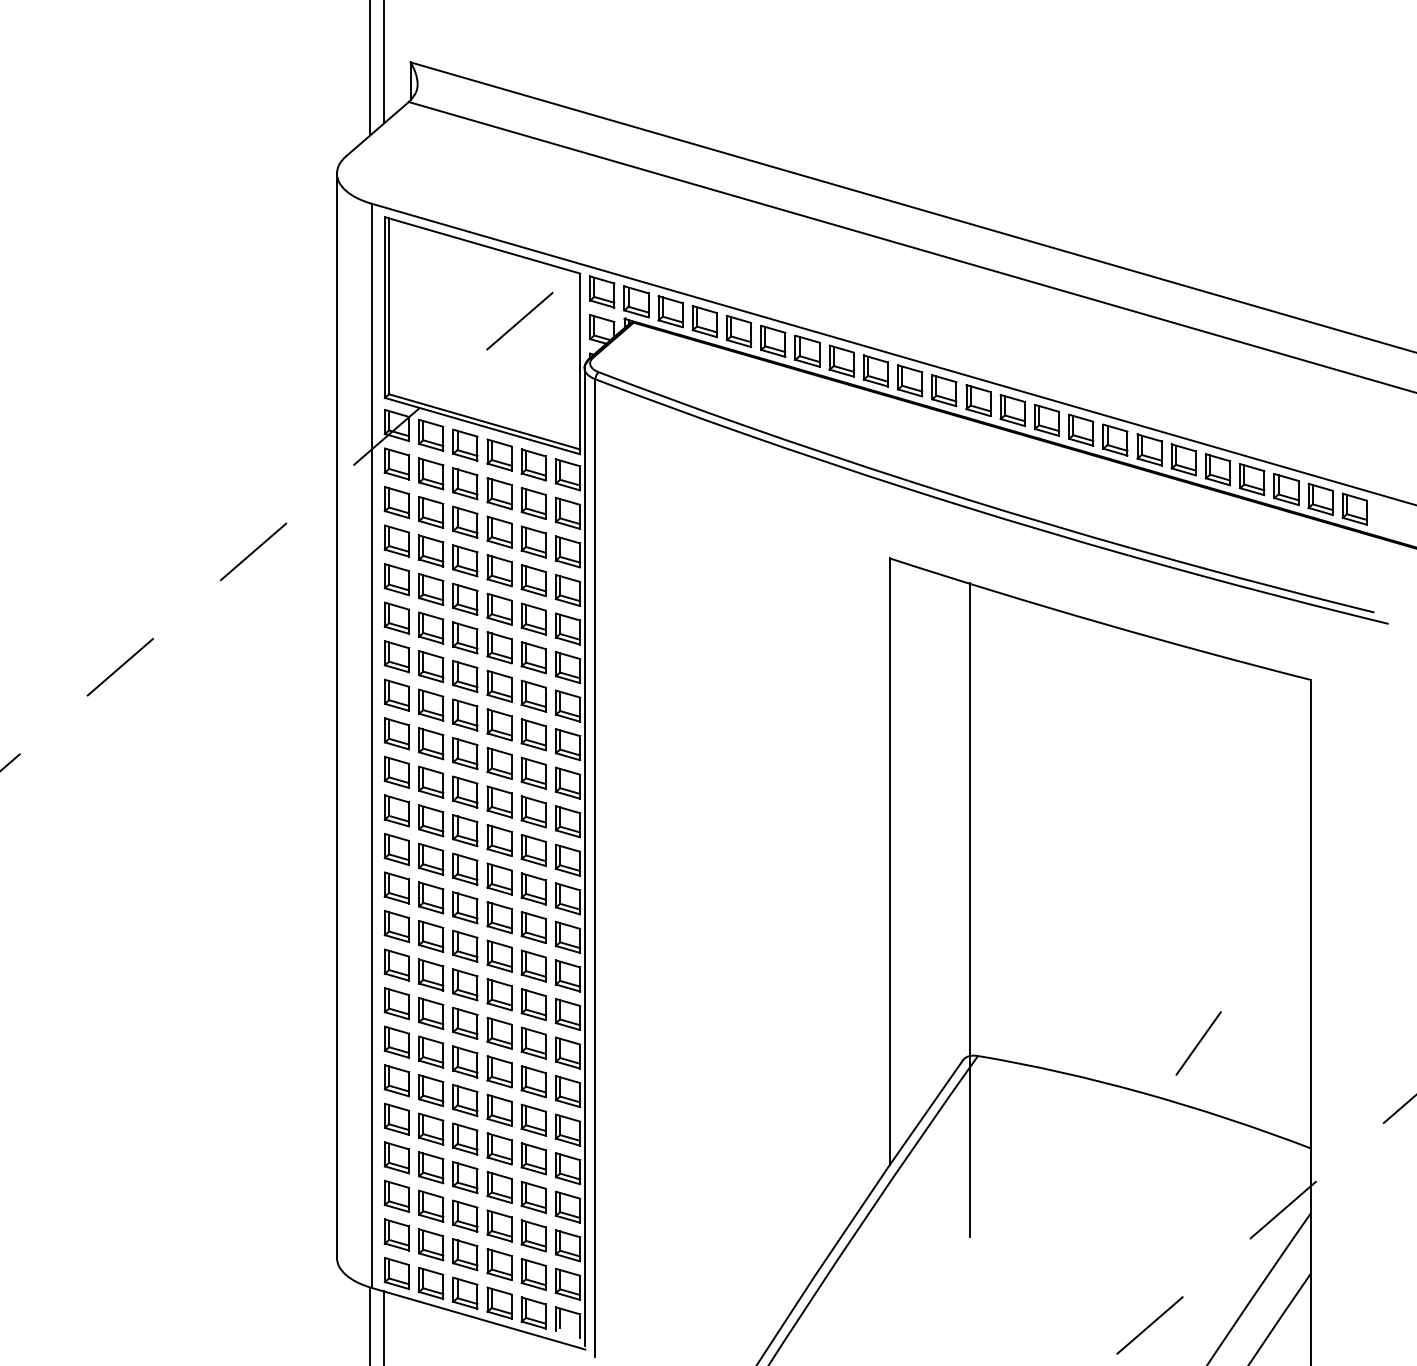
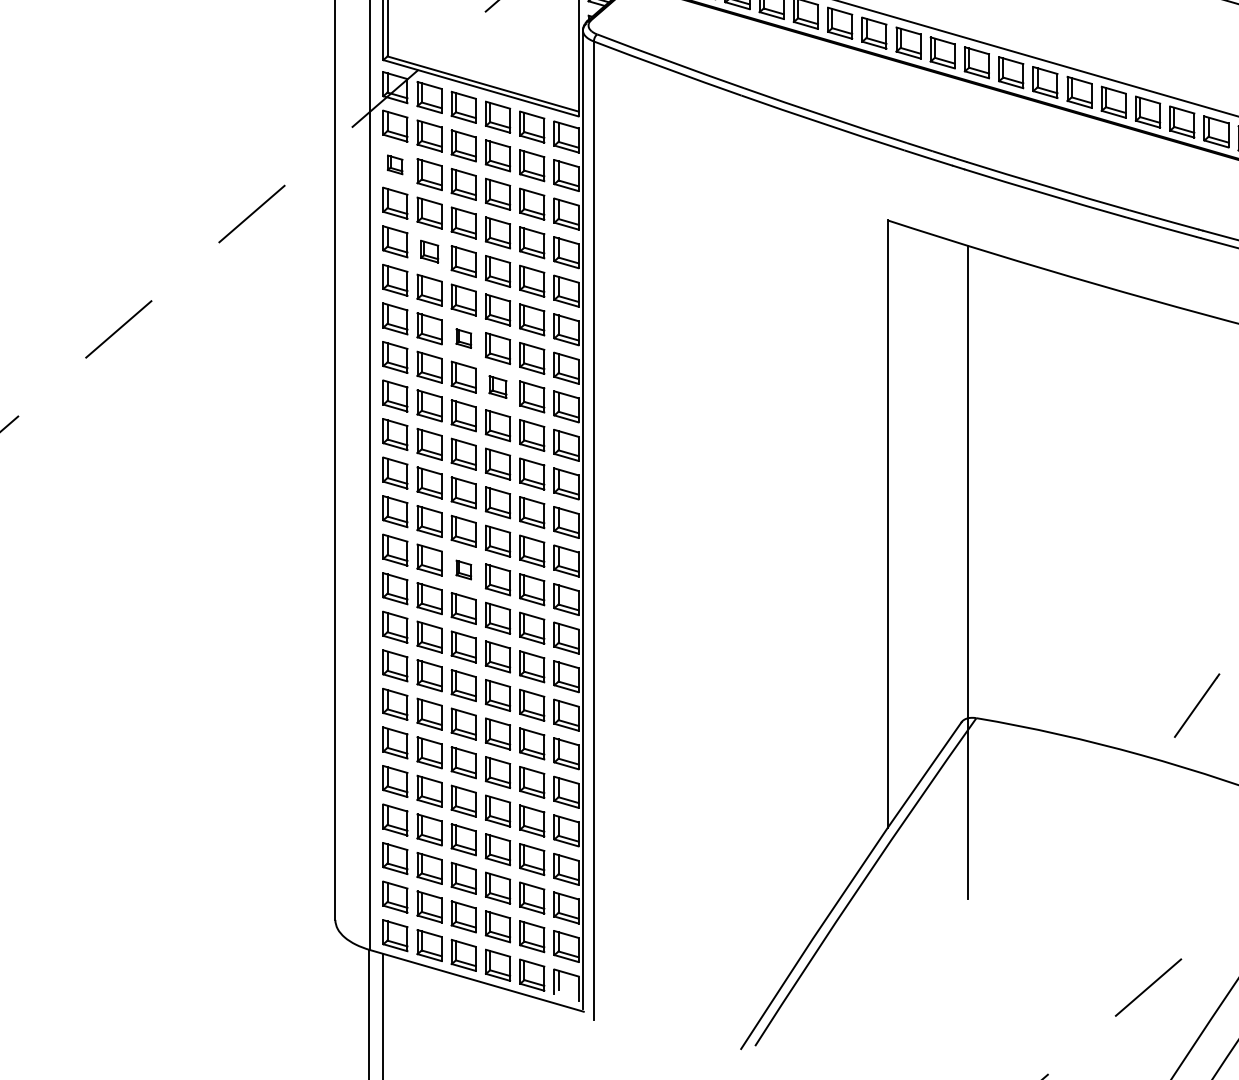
part: (396, 502) -> (394, 164), size x0.6
part: (431, 589) -> (429, 251), size x0.7
part: (465, 676) -> (463, 338), size x0.6
part: (499, 724) -> (497, 386), size x0.7
part: (465, 907) -> (463, 569), size x0.6

